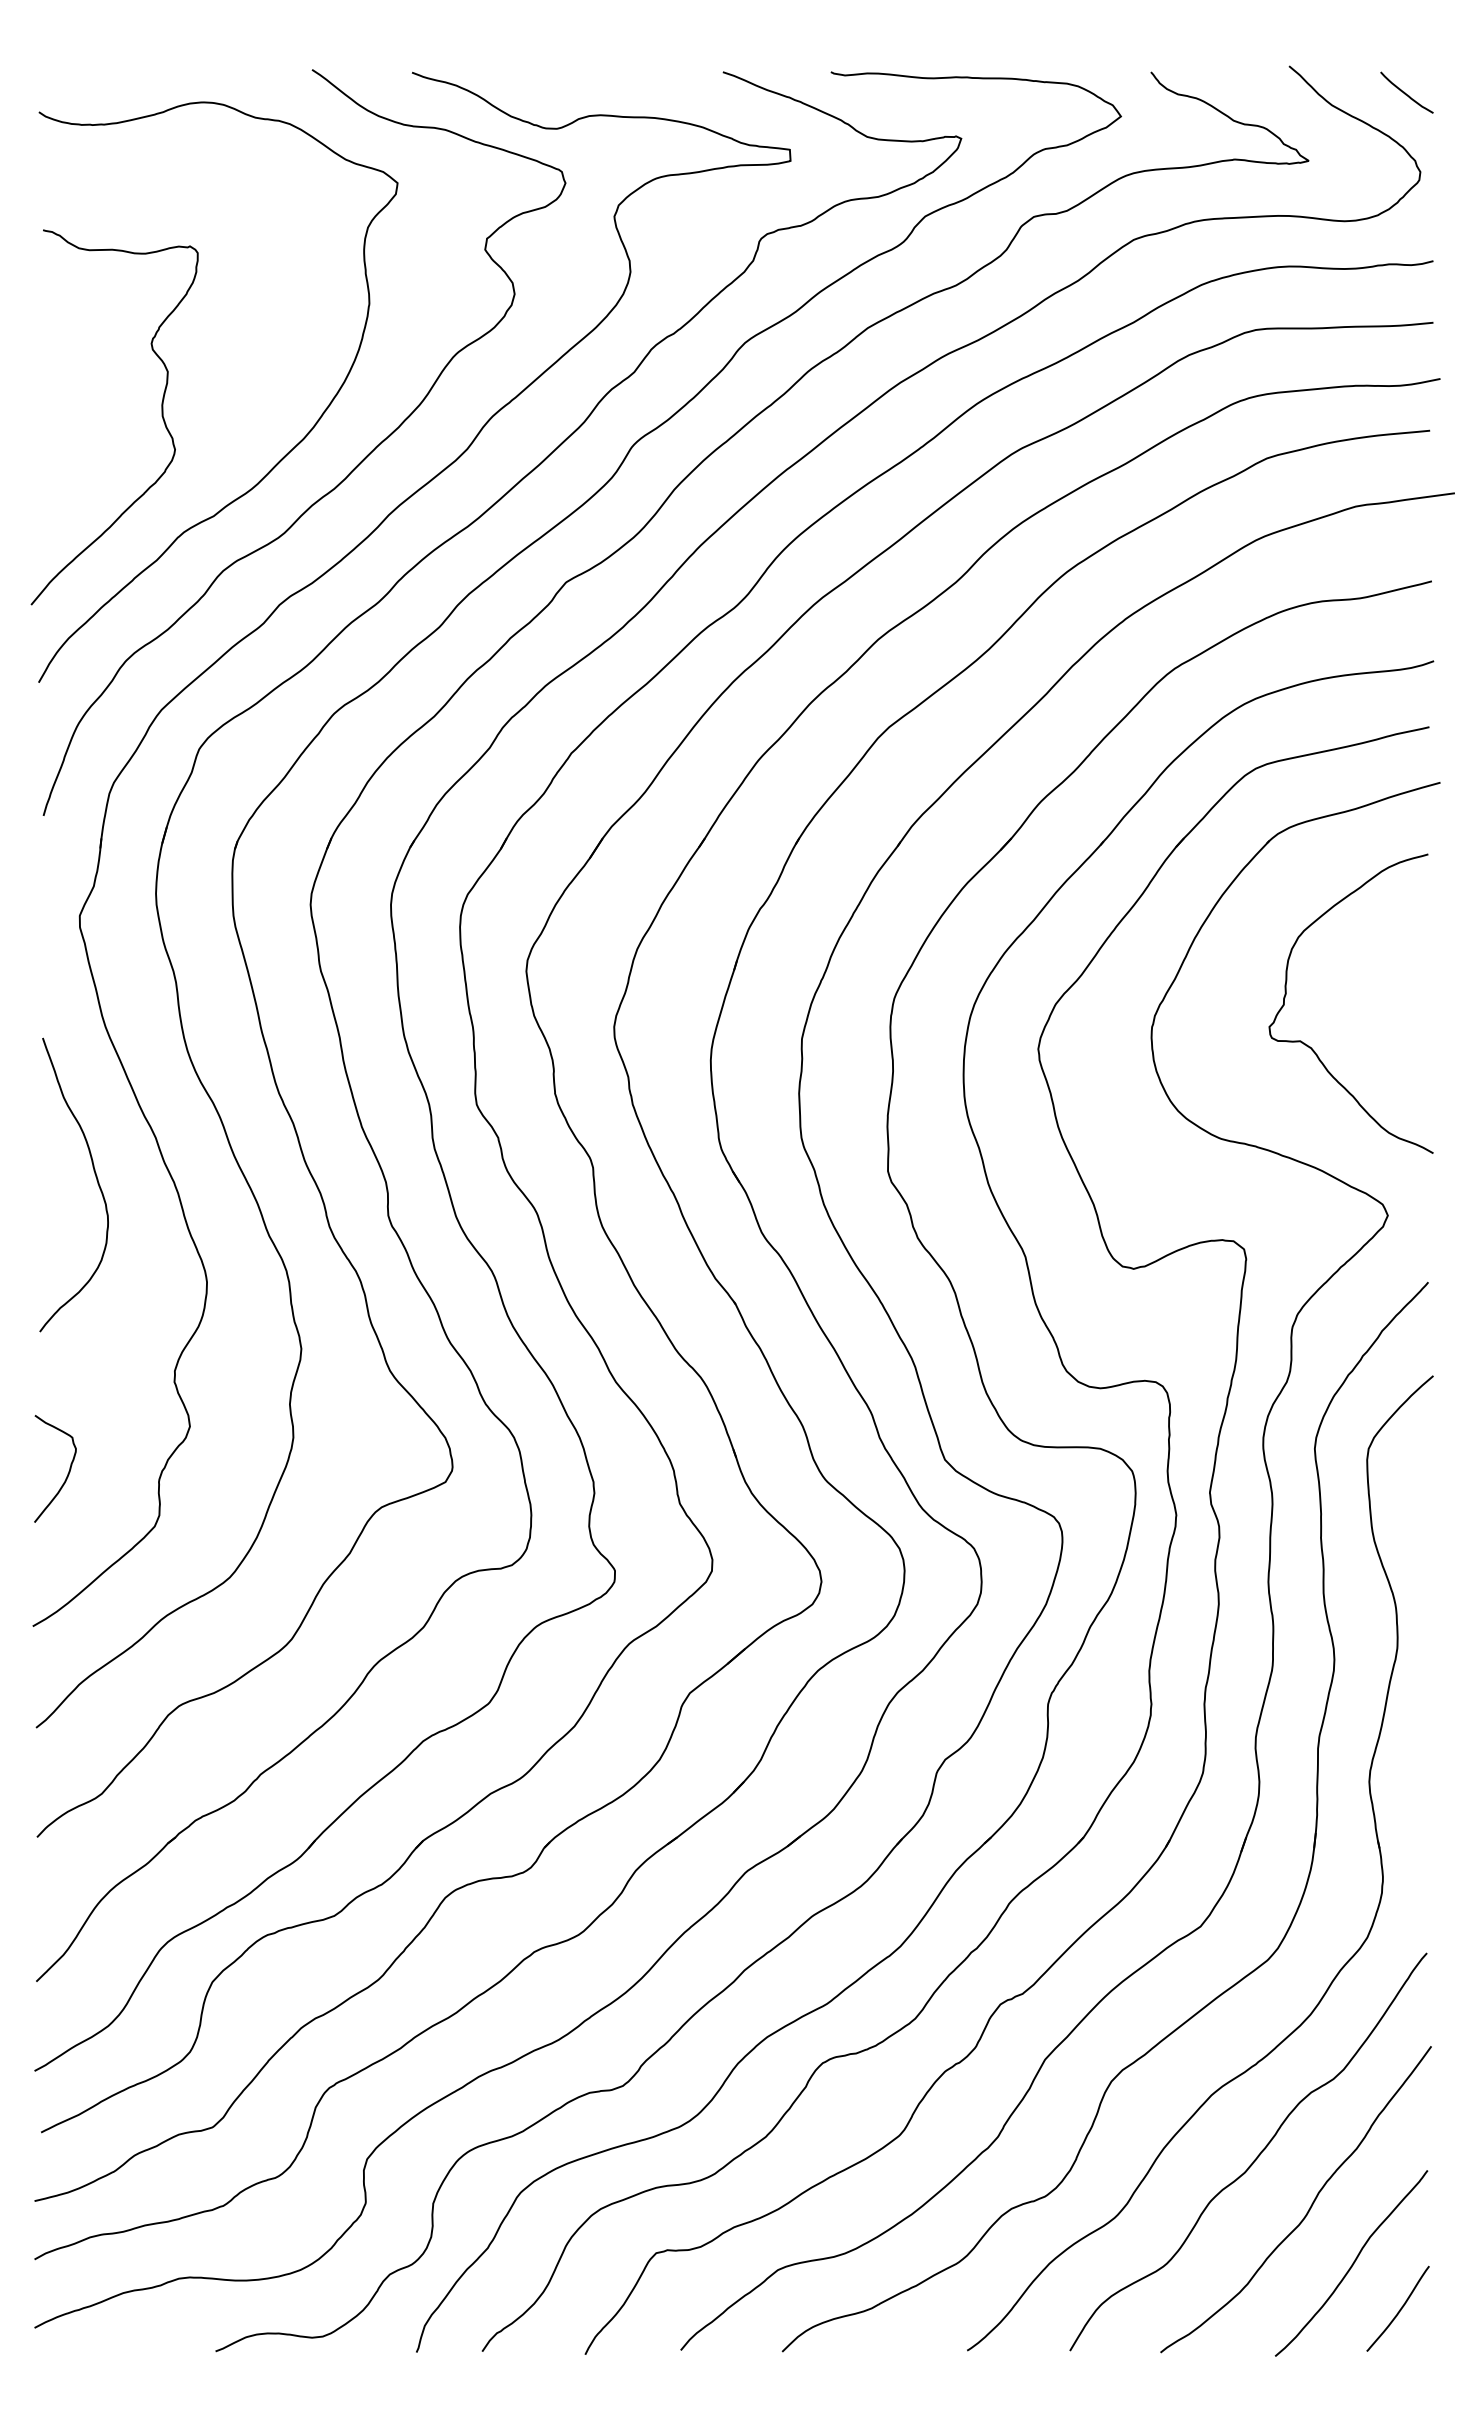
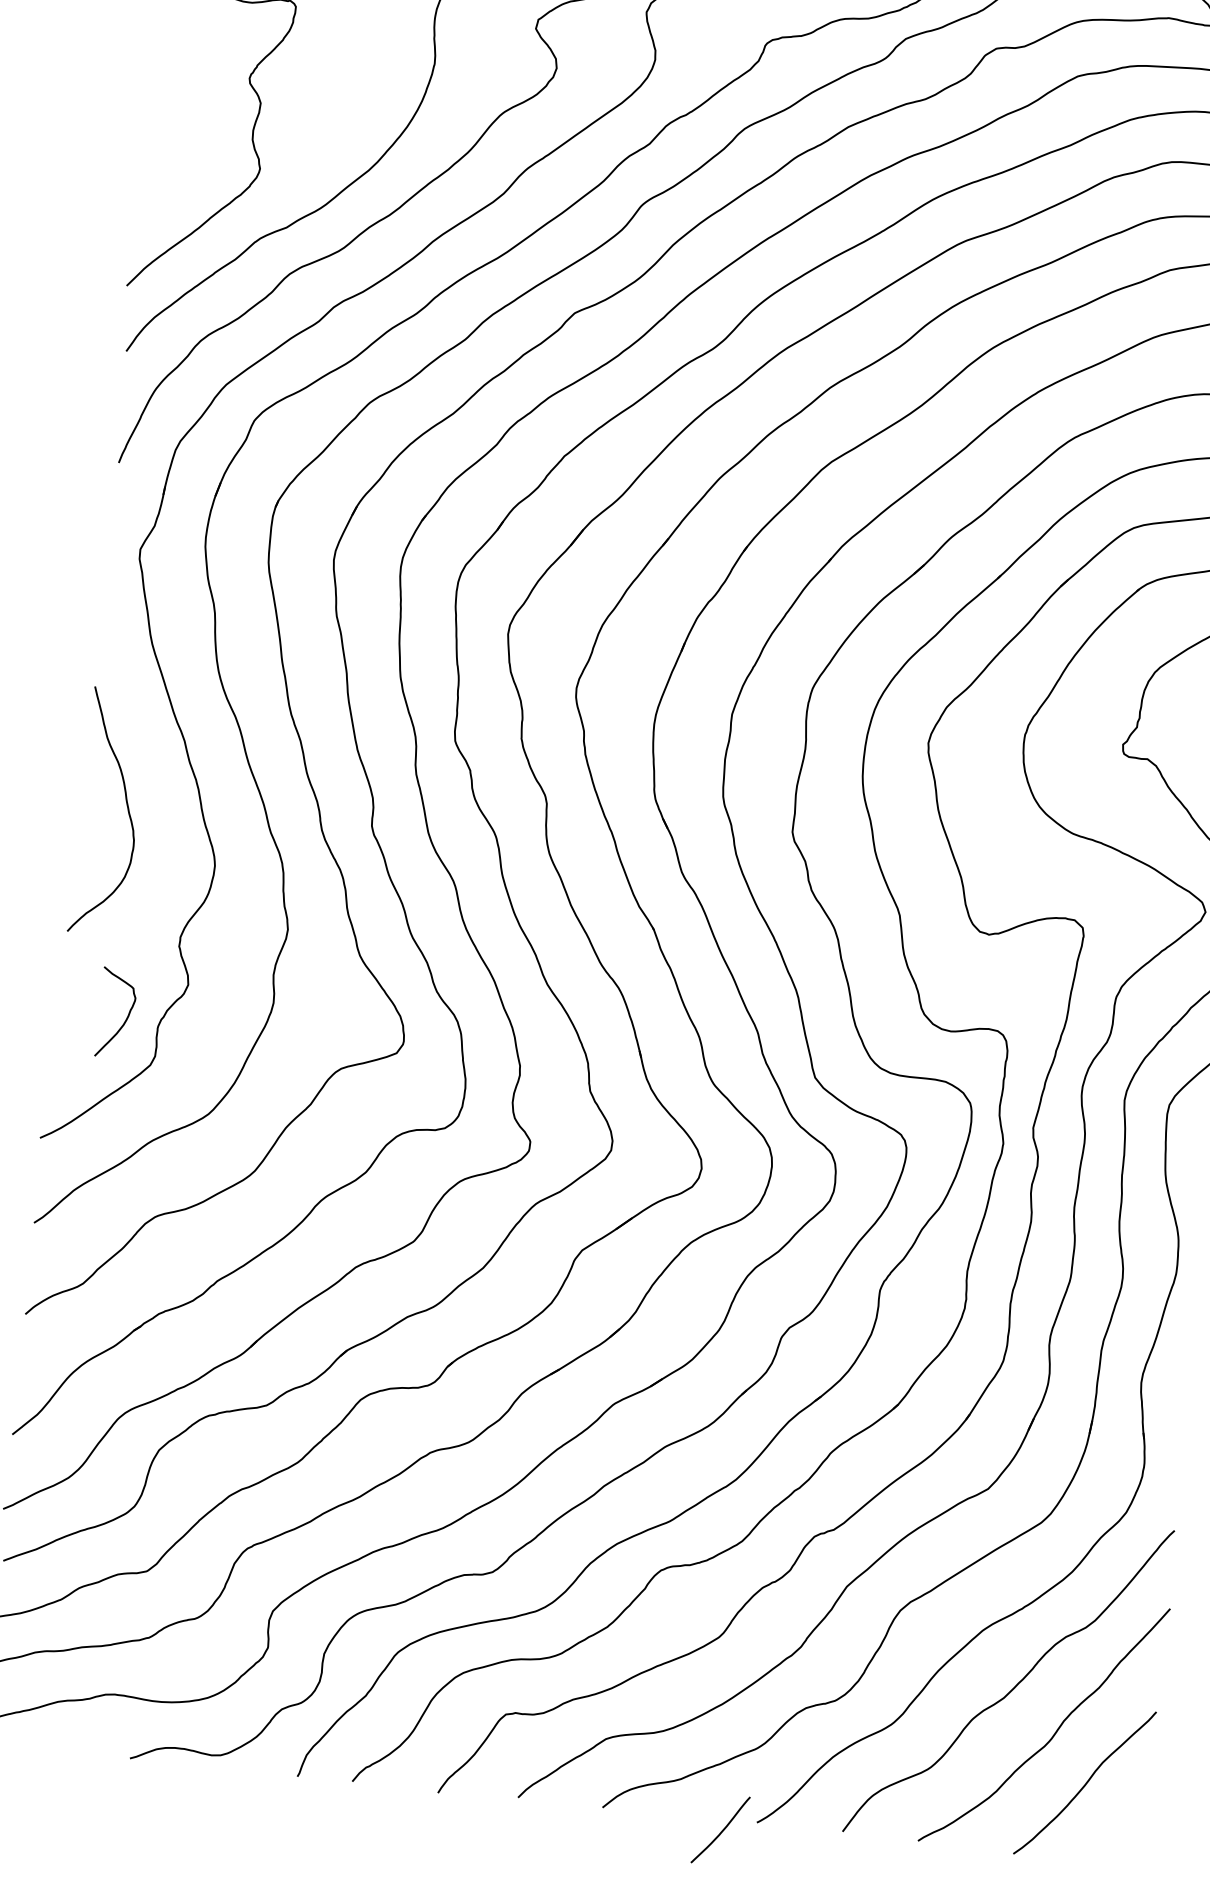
curve: (95, 1177) -> (127, 807), moved
curve: (67, 1473) -> (126, 1018), moved
curve: (1399, 2309) -> (721, 1830), moved

